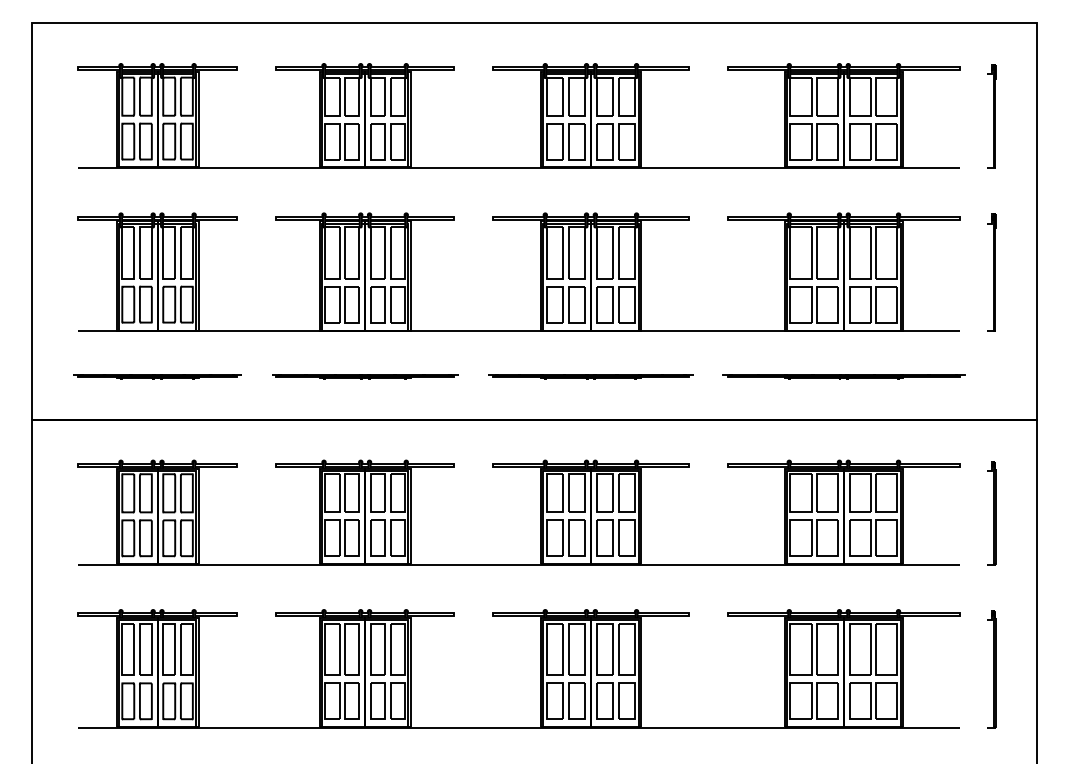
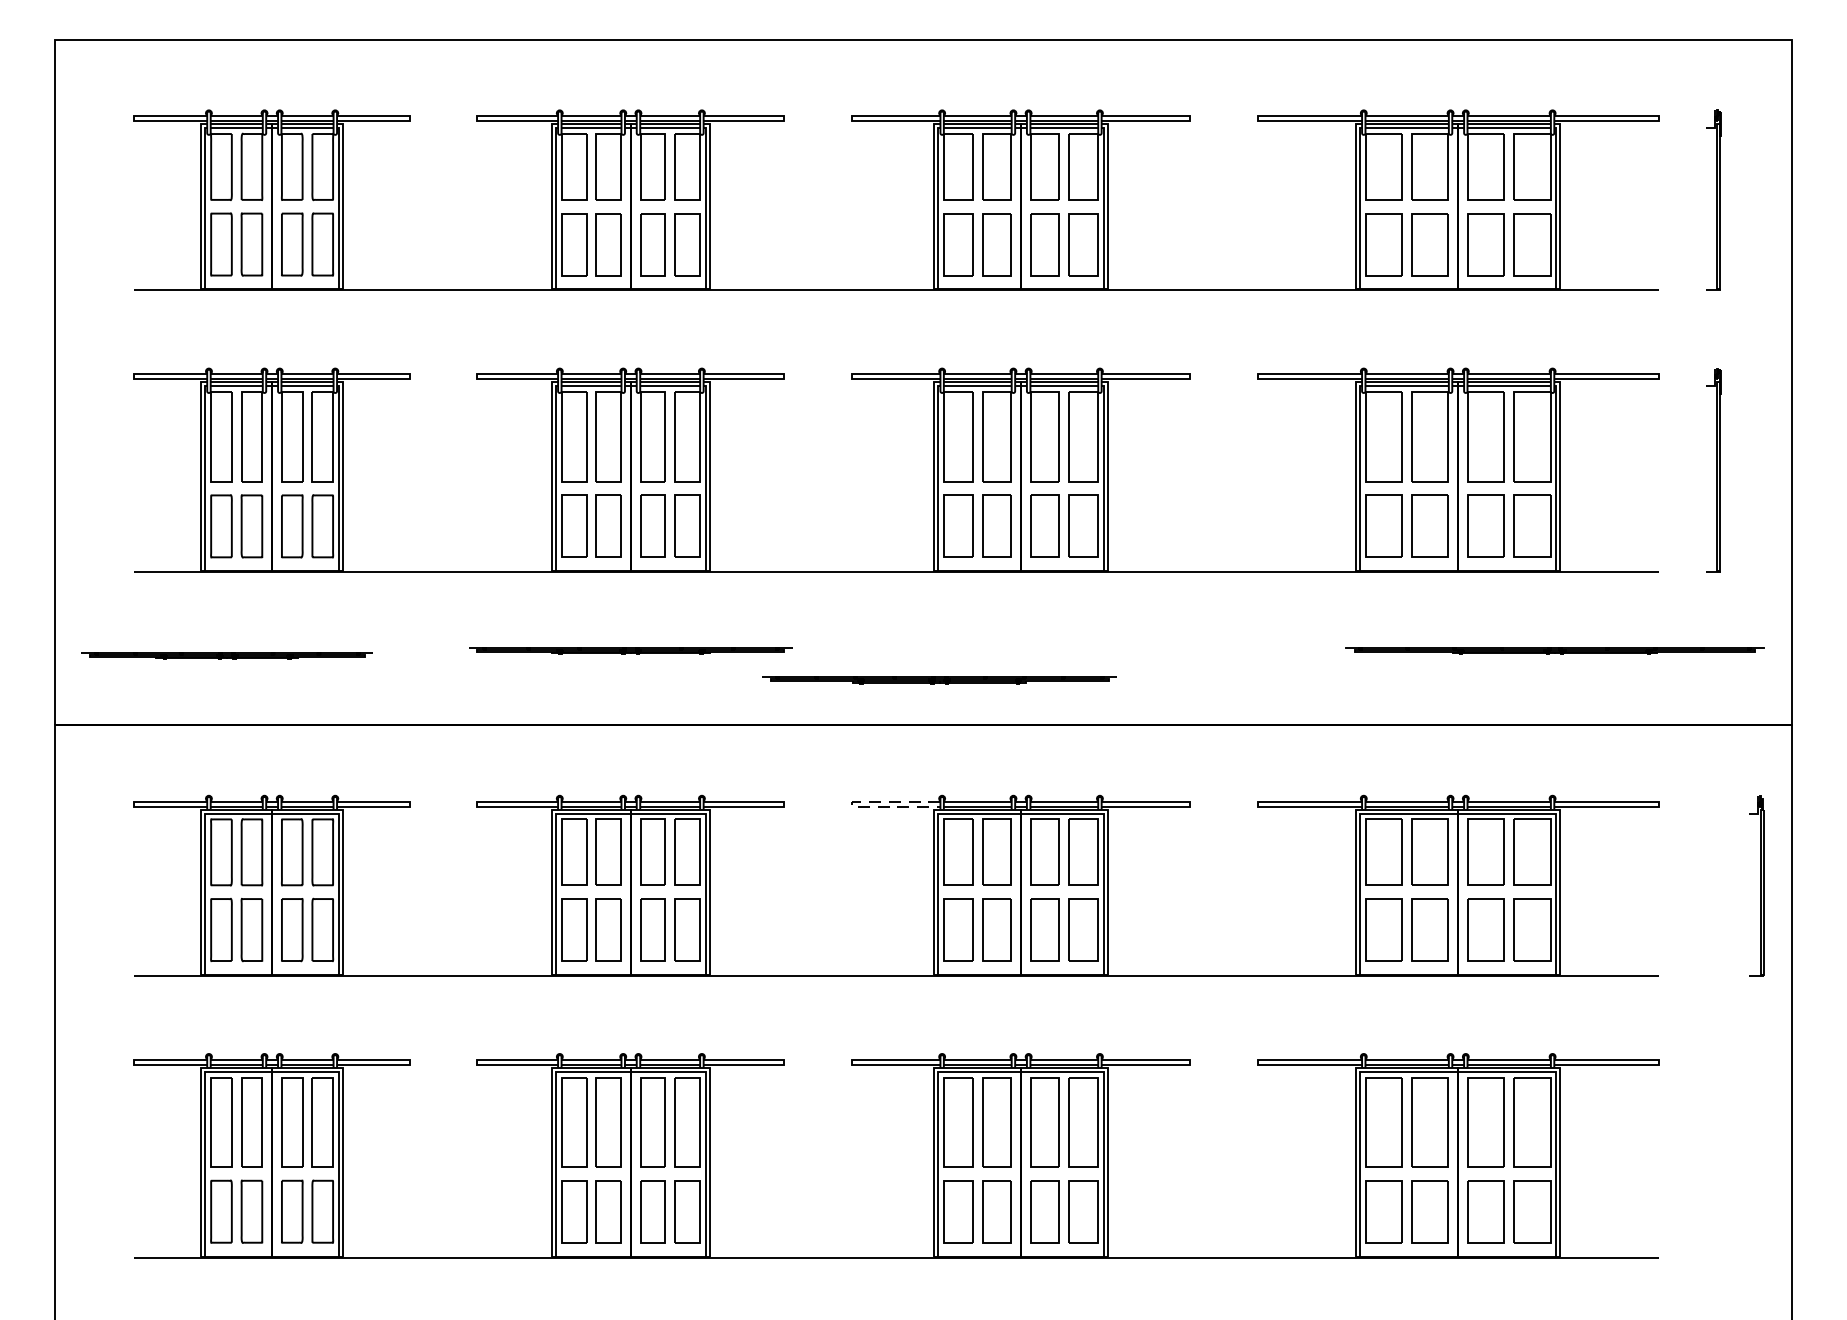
part: (157, 376) -> (227, 655), moved
part: (590, 376) -> (939, 679), moved
part: (843, 376) -> (1554, 650), moved
line: (493, 465) -> (852, 804), solid -> dashed
part: (991, 513) -> (1756, 887), moved
part: (991, 669) -> (1713, 1156), removed

